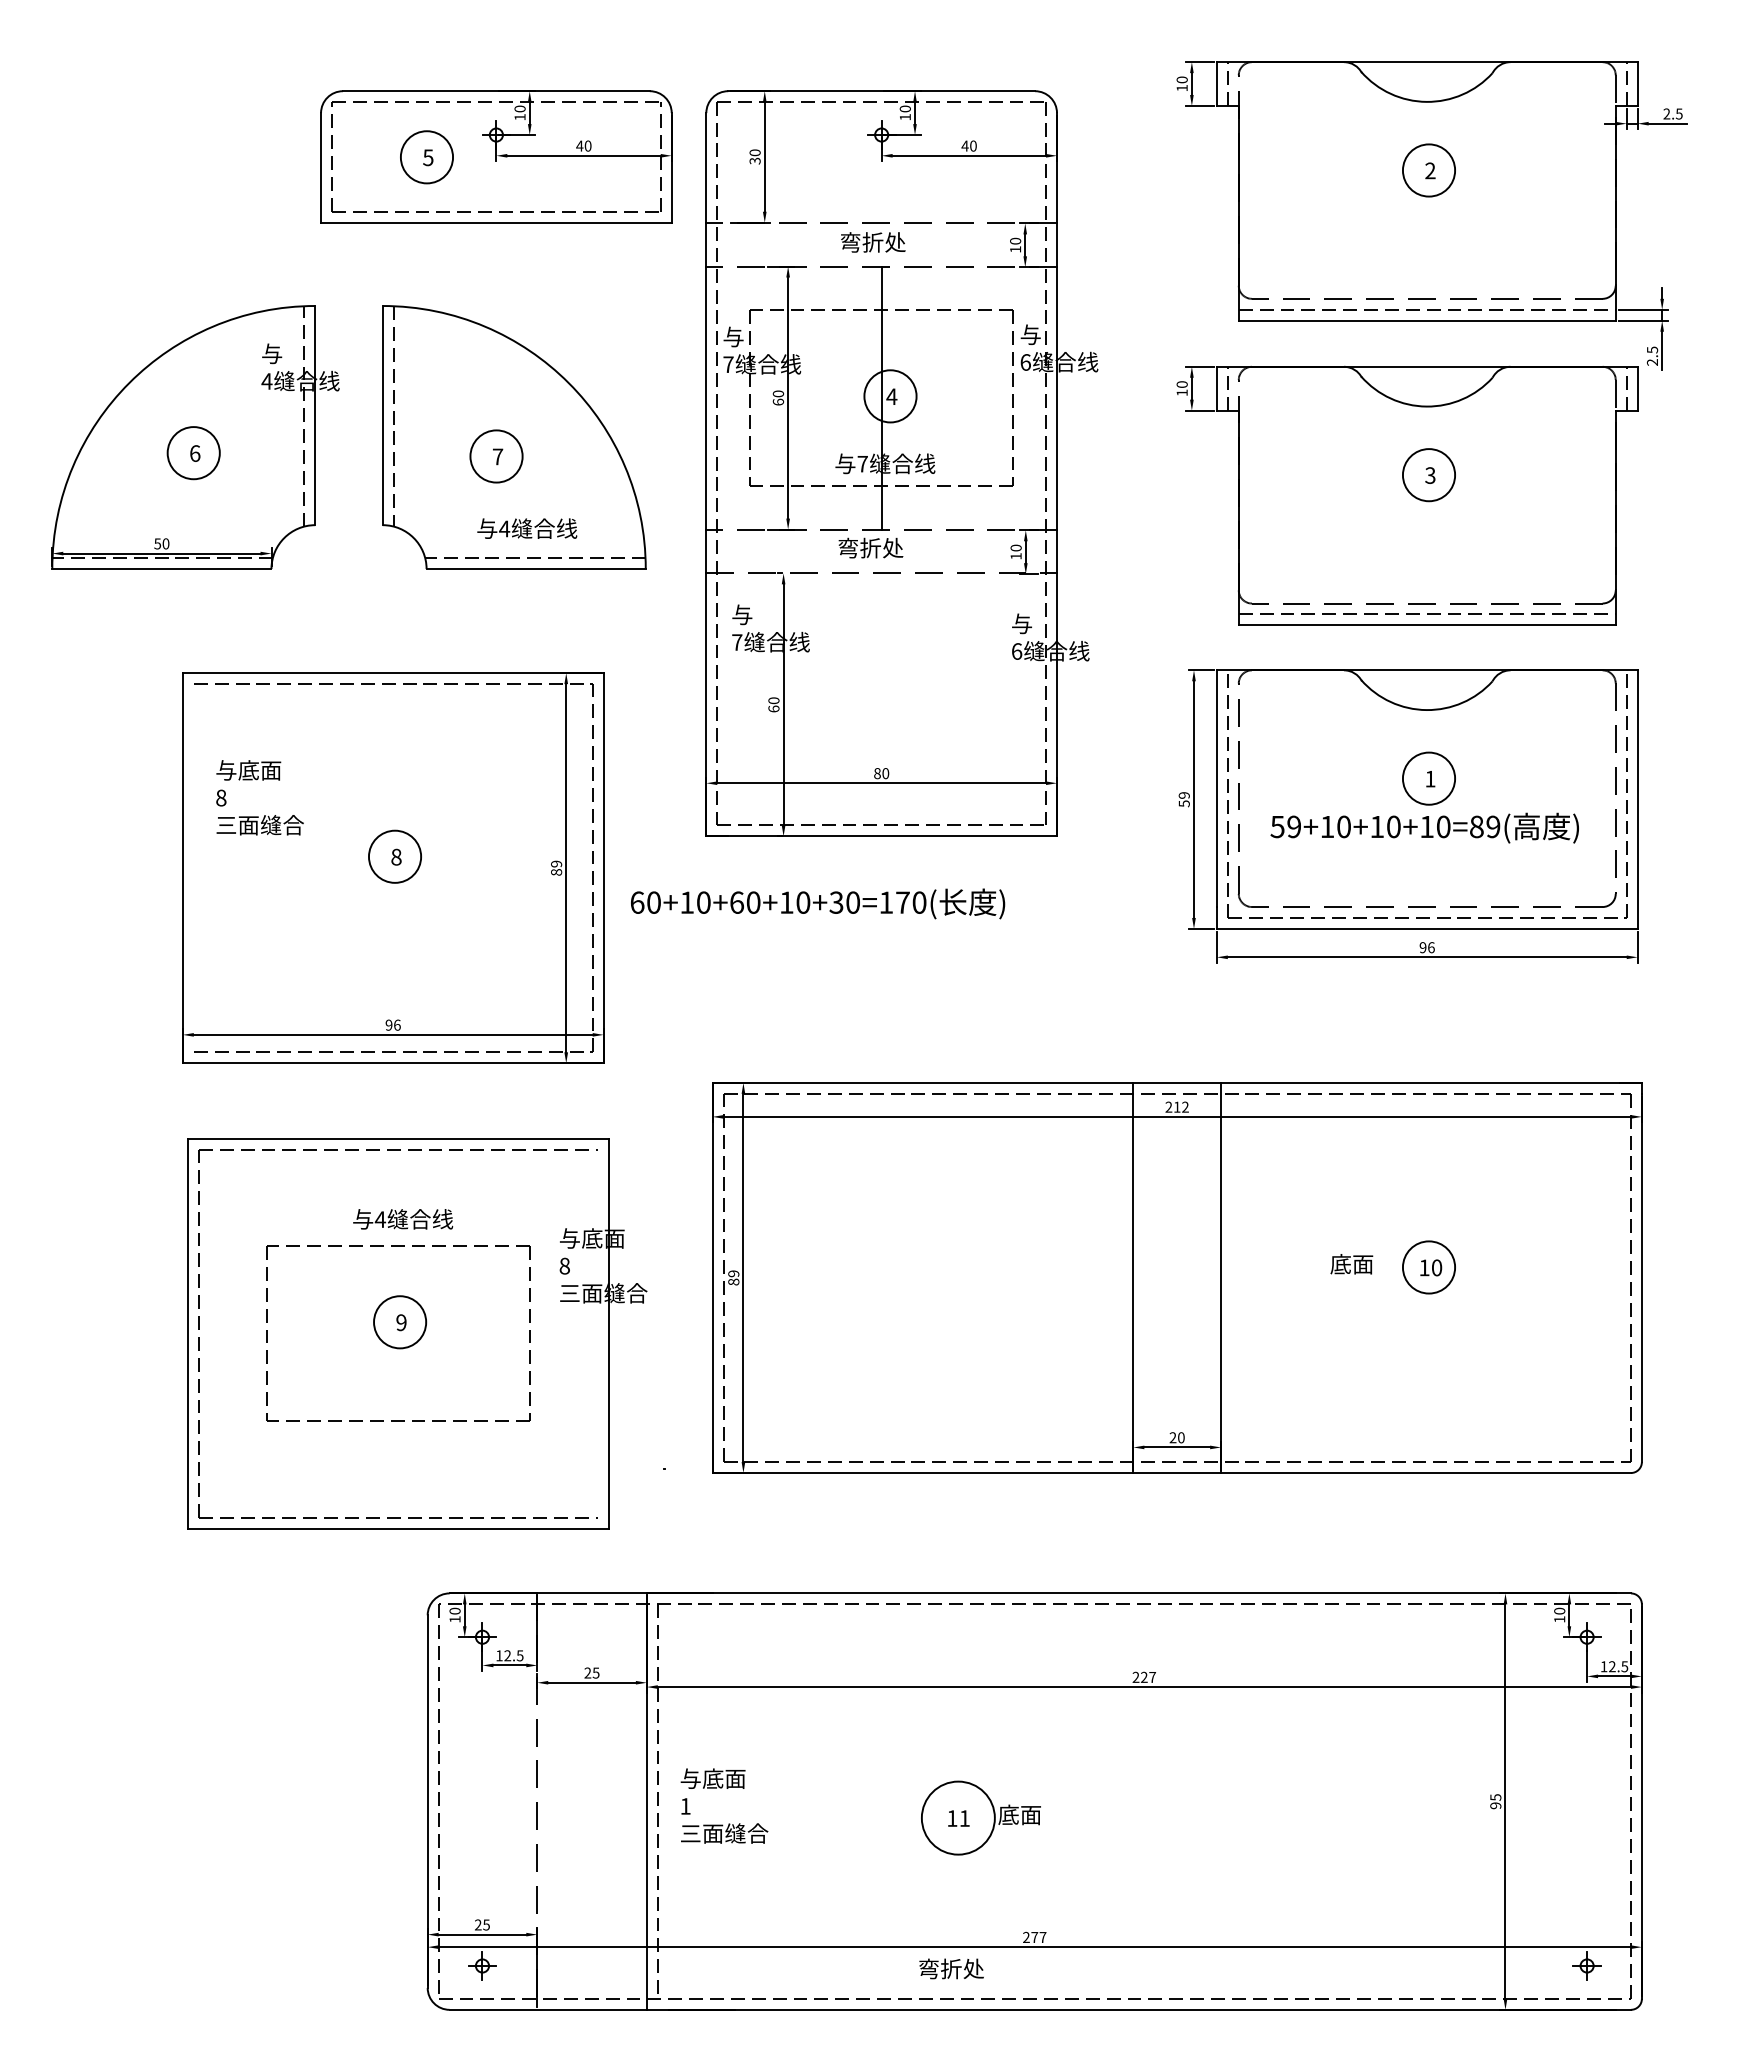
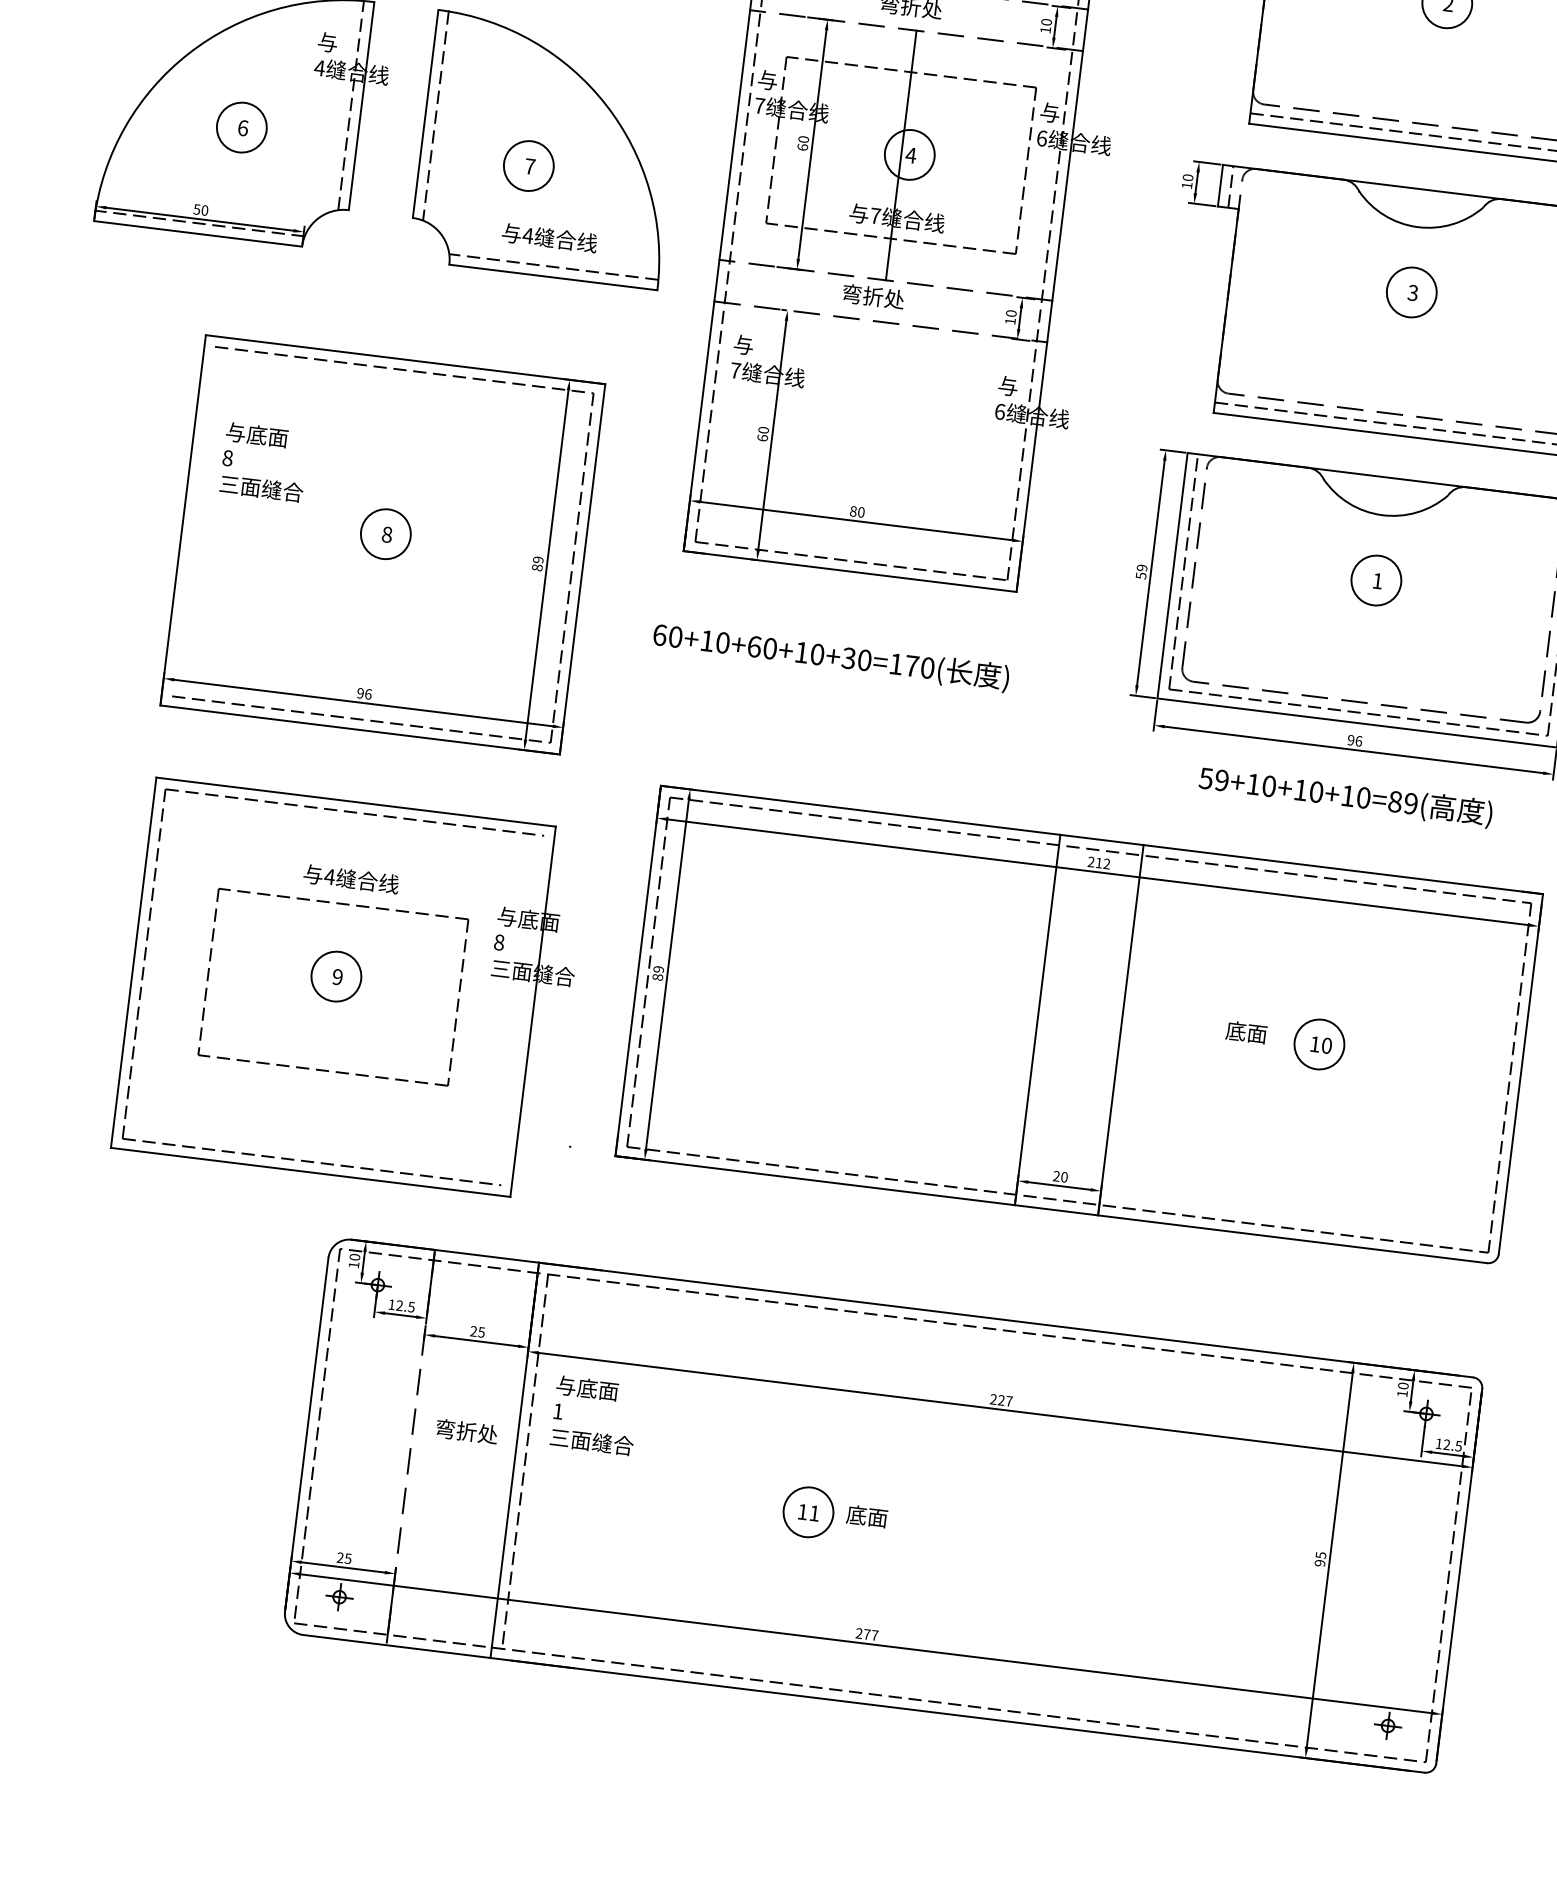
text: (1424, 827) -> (1345, 796), moved
text: (818, 903) -> (831, 657), moved
text: (724, 1805) -> (595, 1415), moved
circle: (958, 1818) -> (808, 1512), size x0.71
text: (951, 1968) -> (466, 1431), moved

